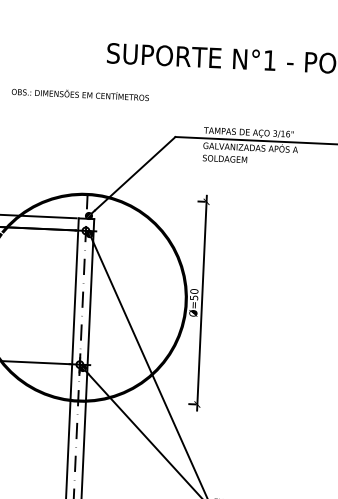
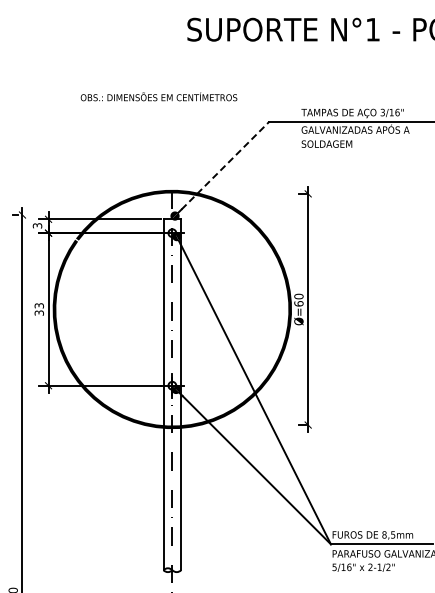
text: (80, 93) -> (158, 96), moved
line: (135, 173) -> (225, 165), solid -> dashed
text: (193, 297) -> (298, 303), Ø=50 -> Ø=60

